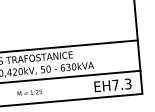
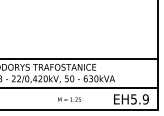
text: (121, 84) -> (139, 99), EH7.3 -> EH5.9
text: (29, 92) -> (69, 99), moved

